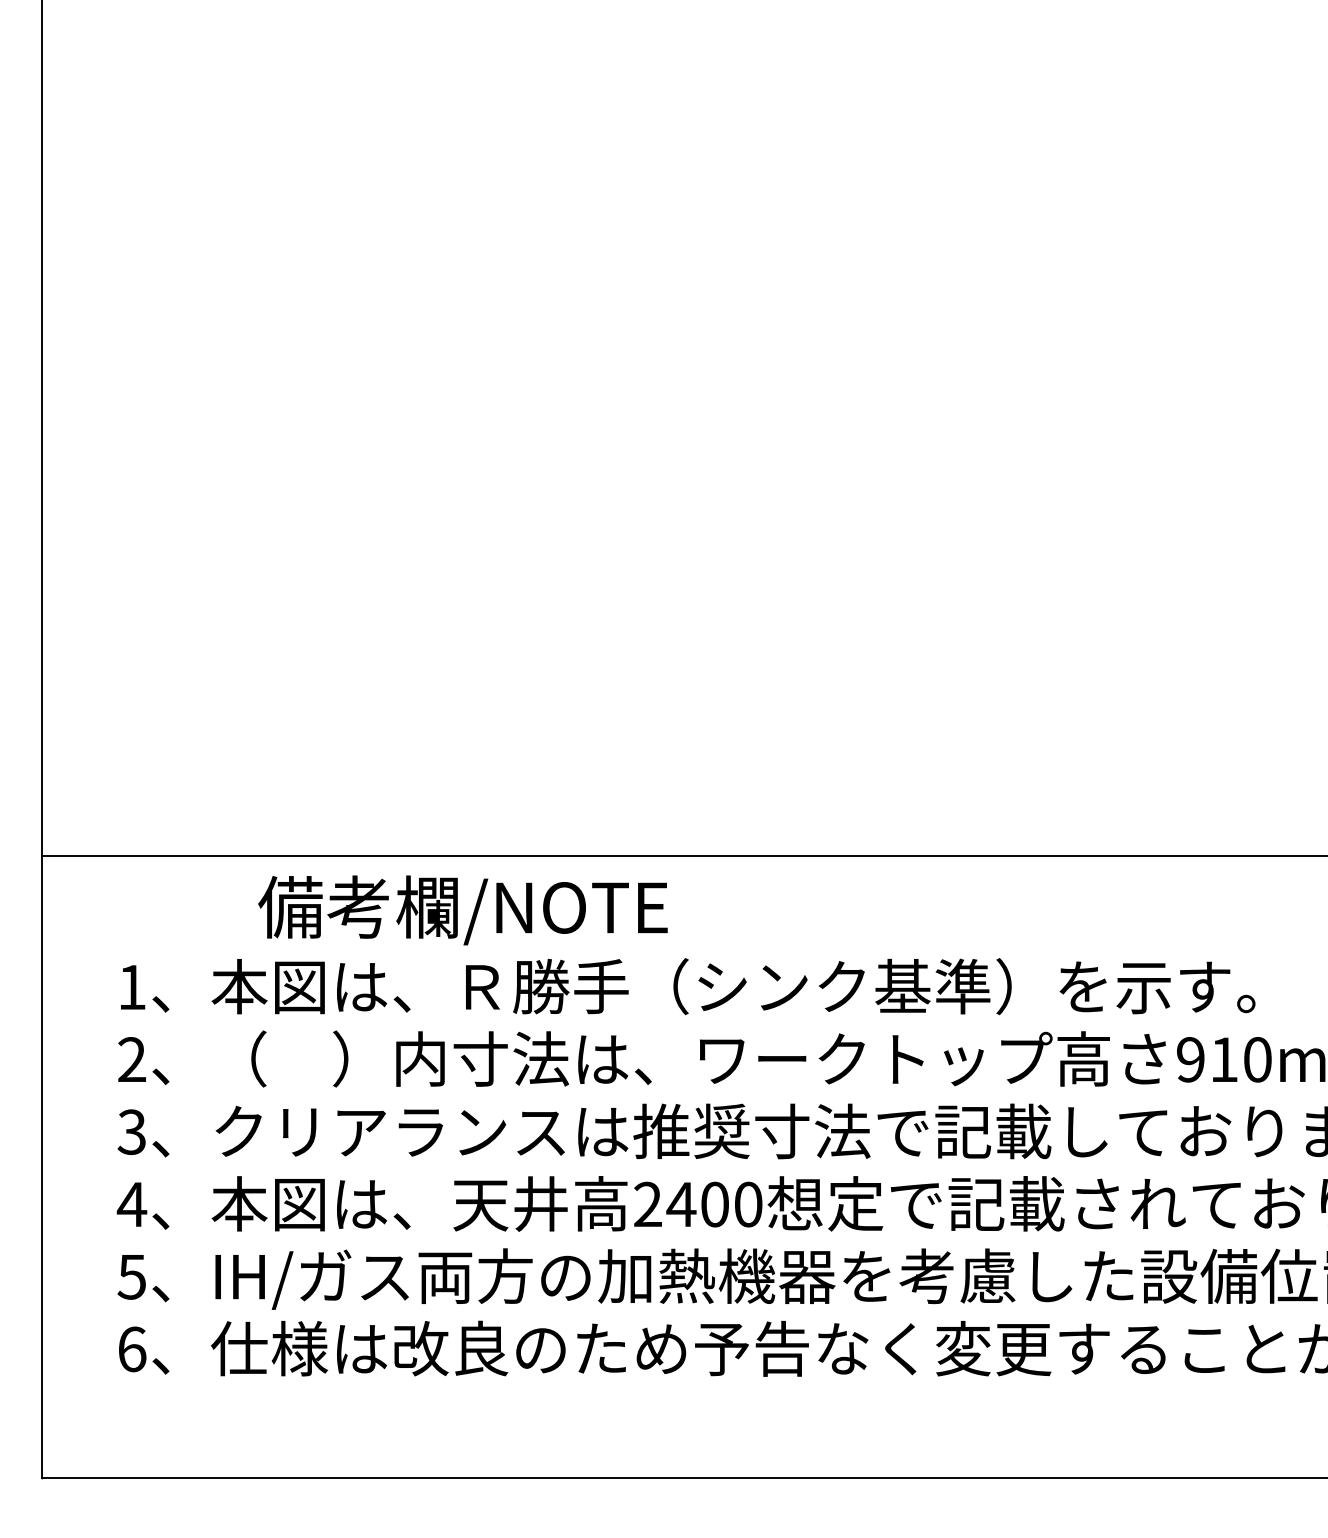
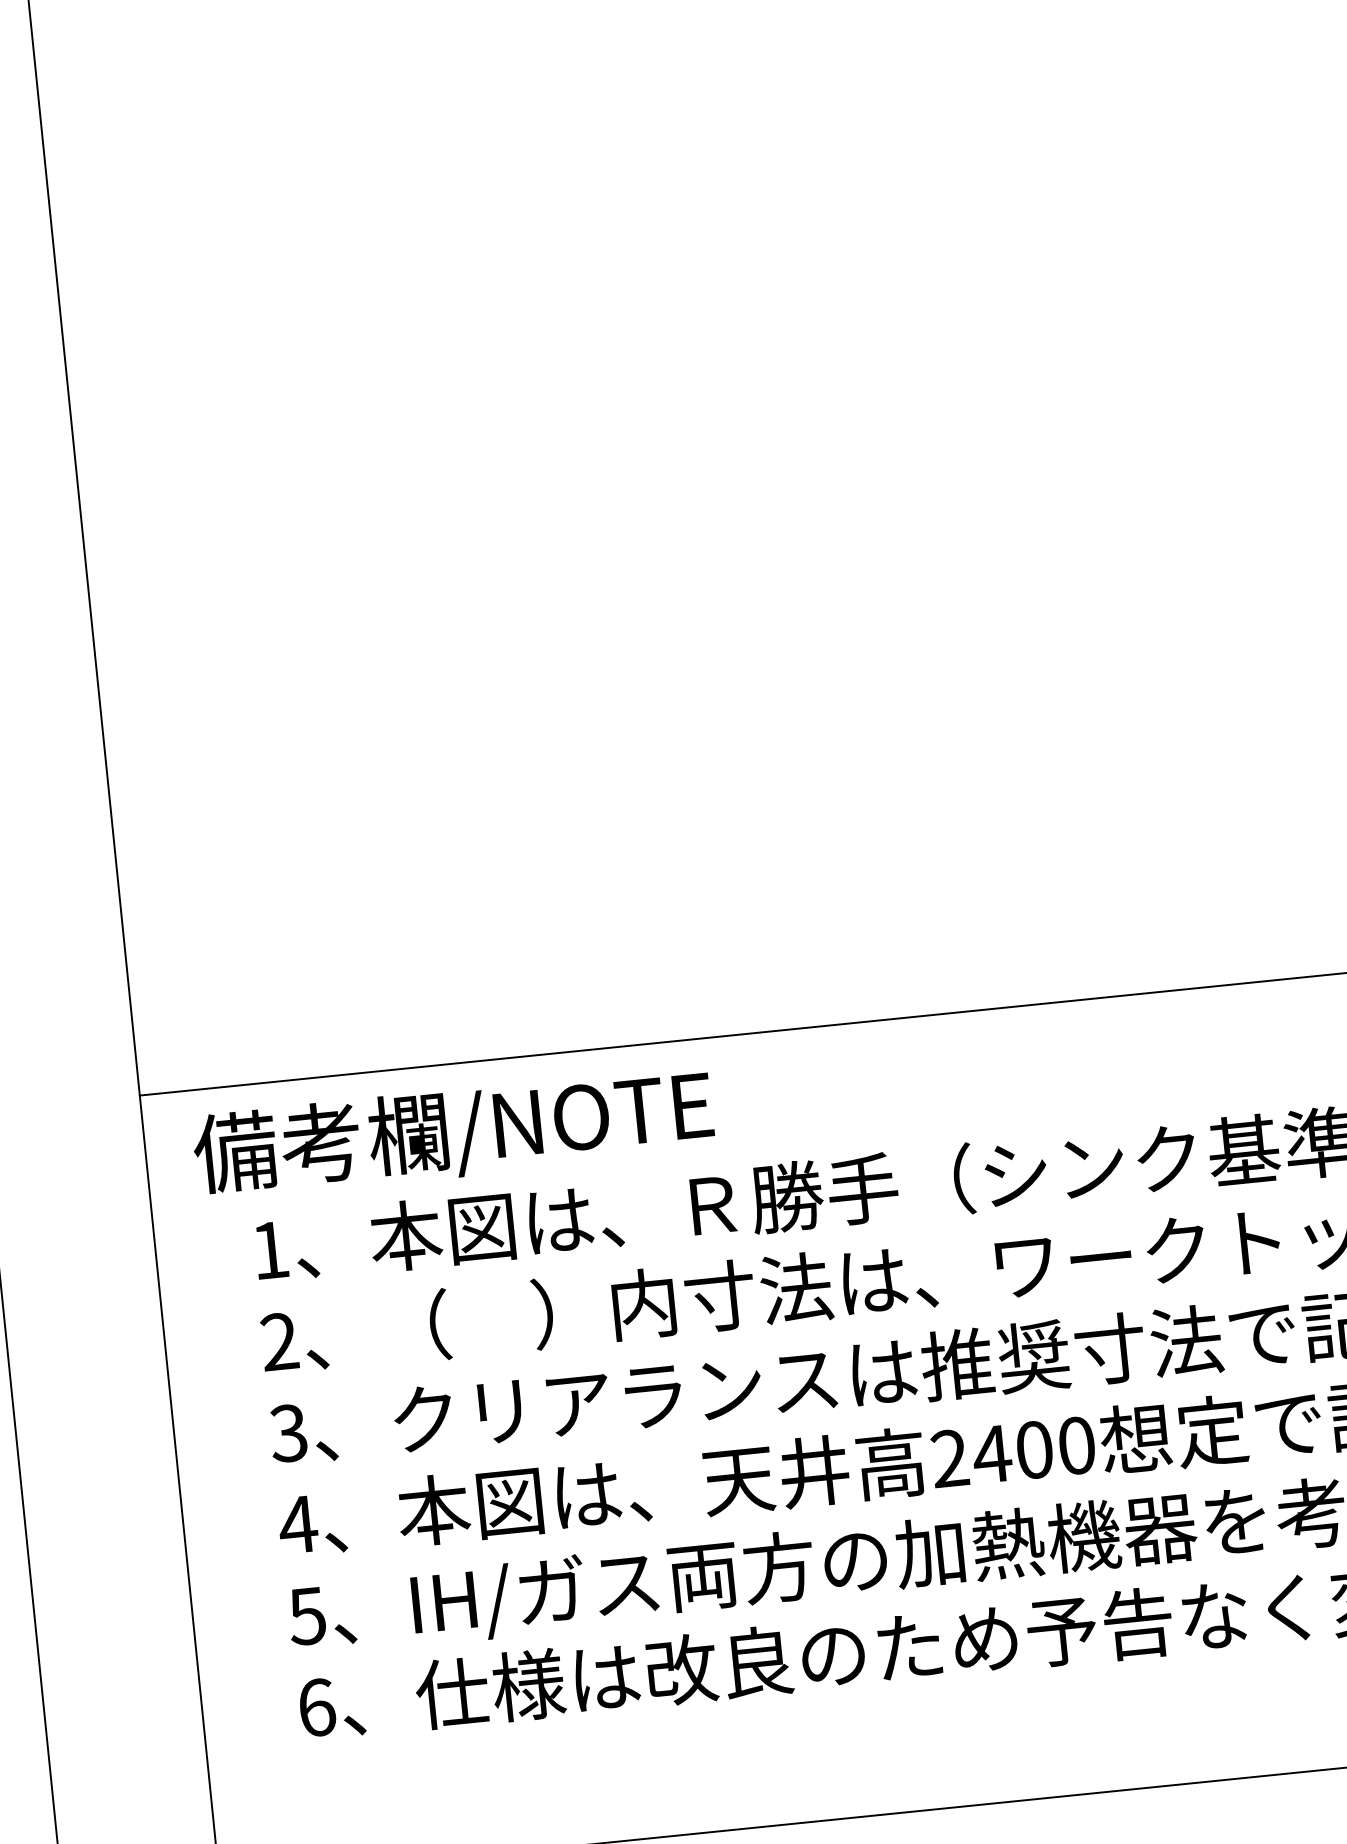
text: (462, 910) -> (452, 1133), moved

